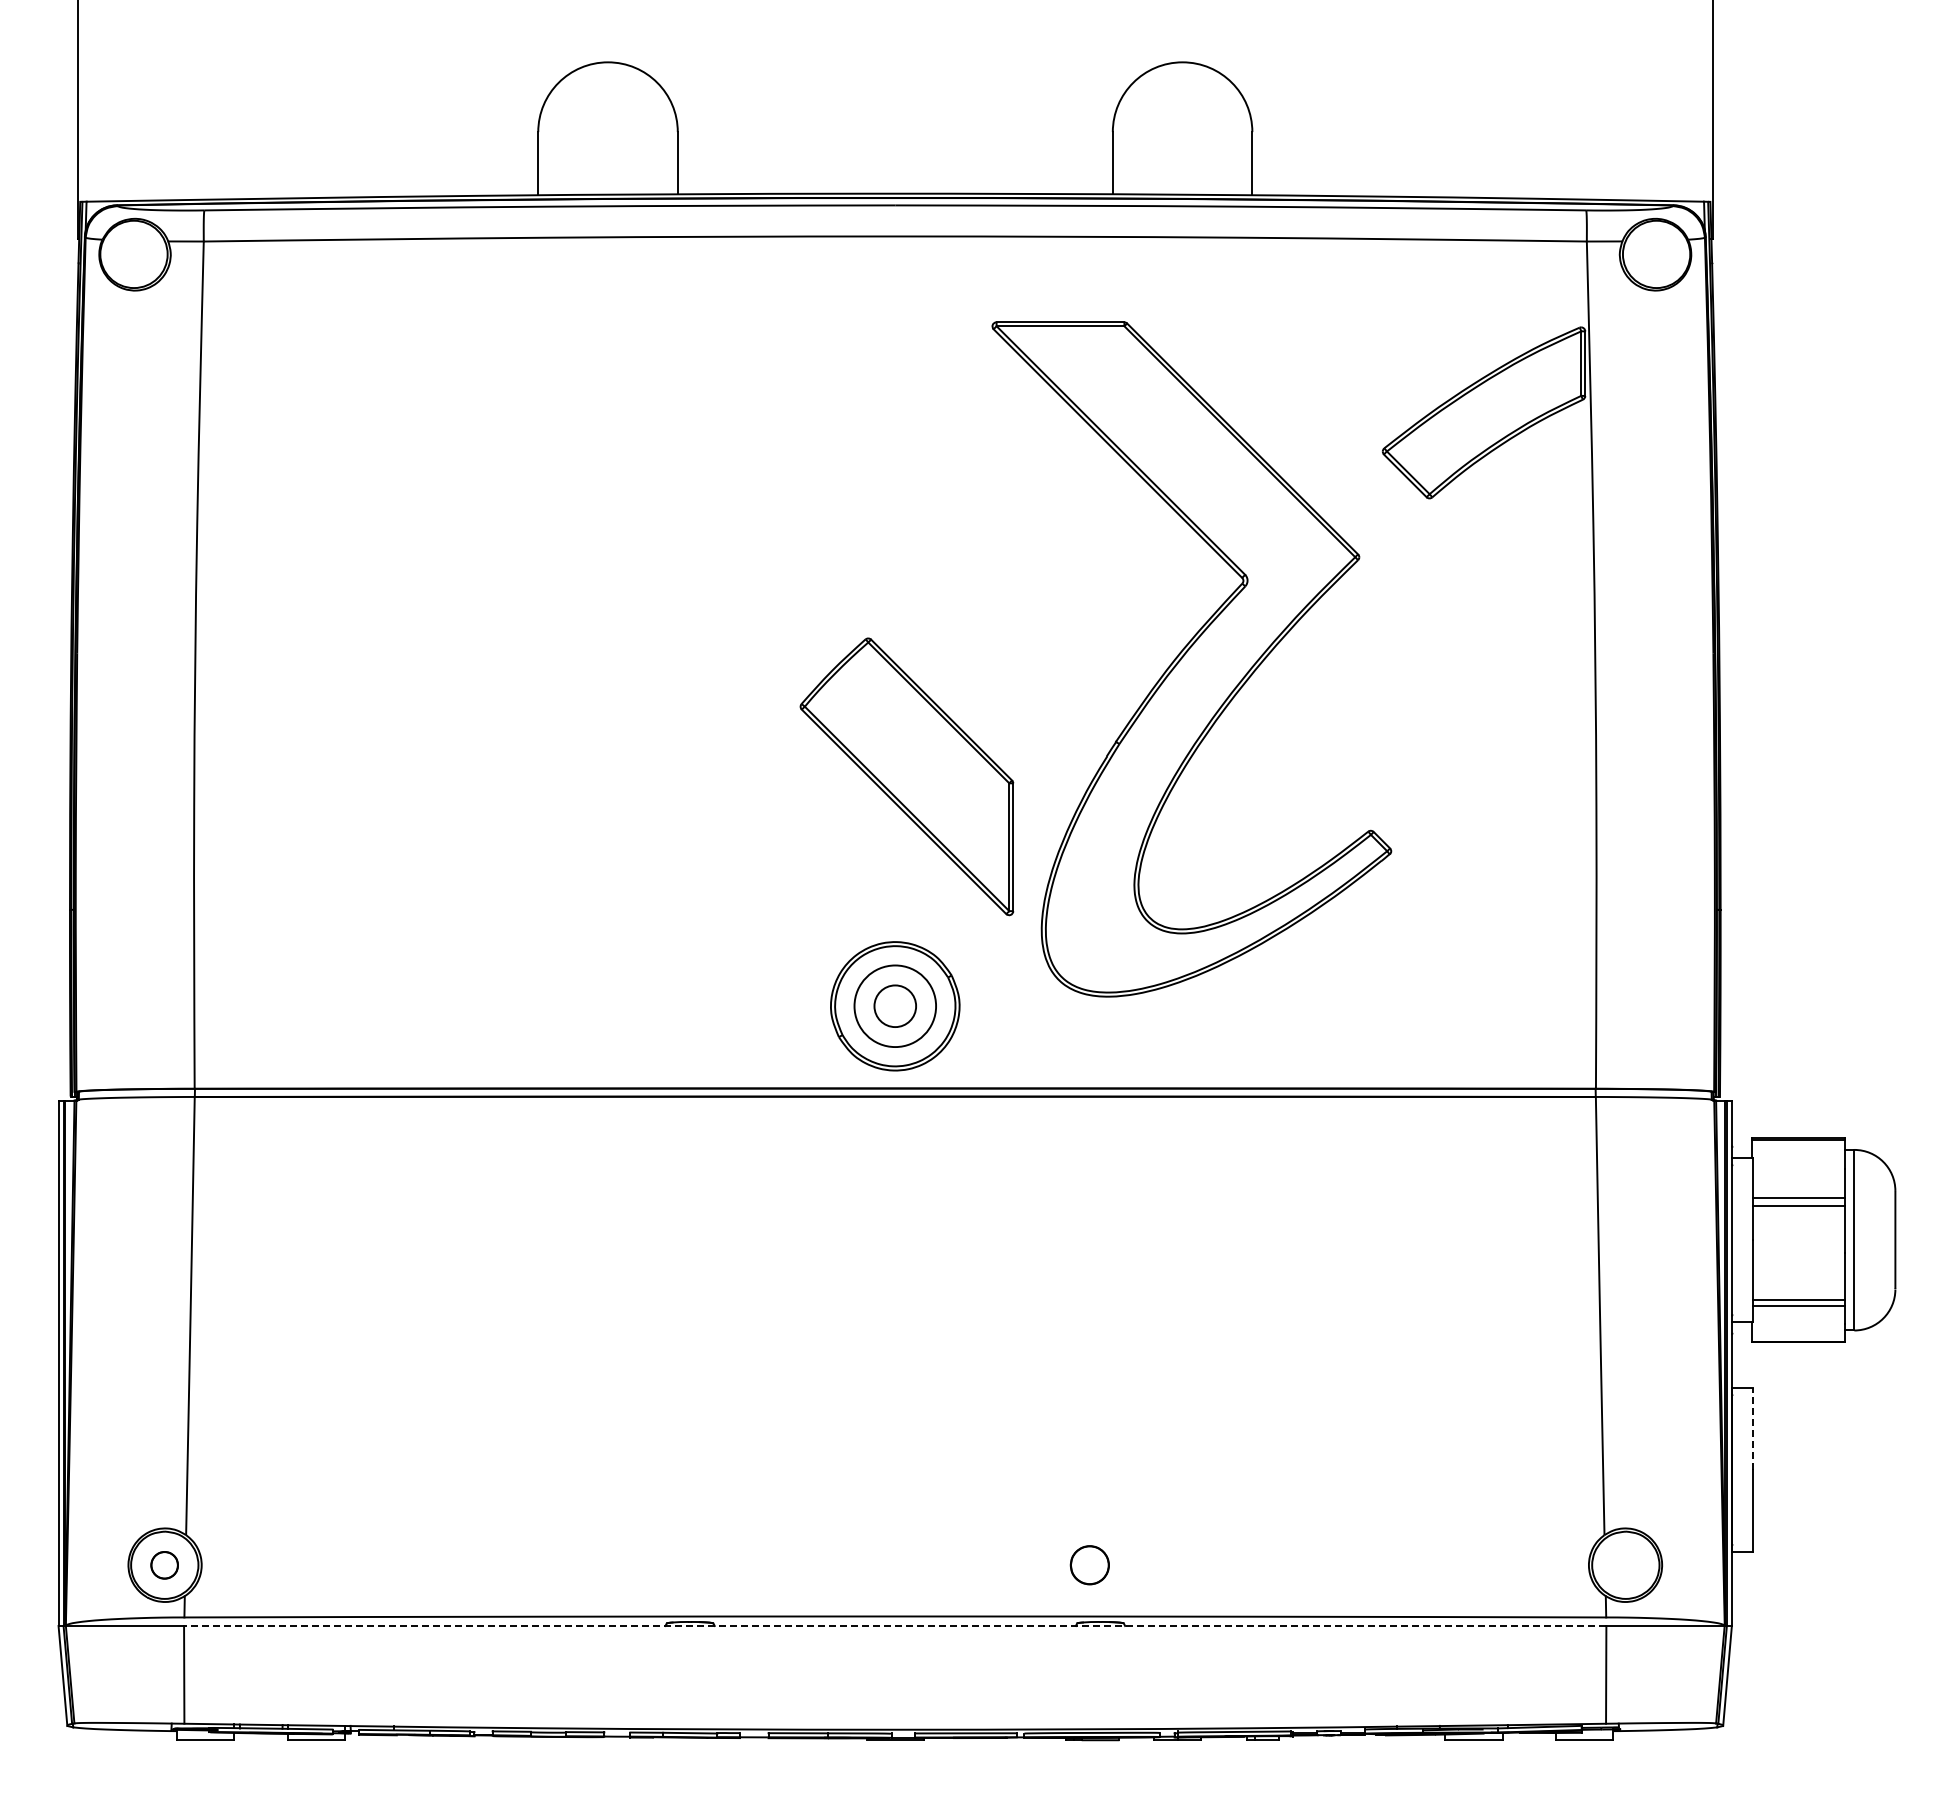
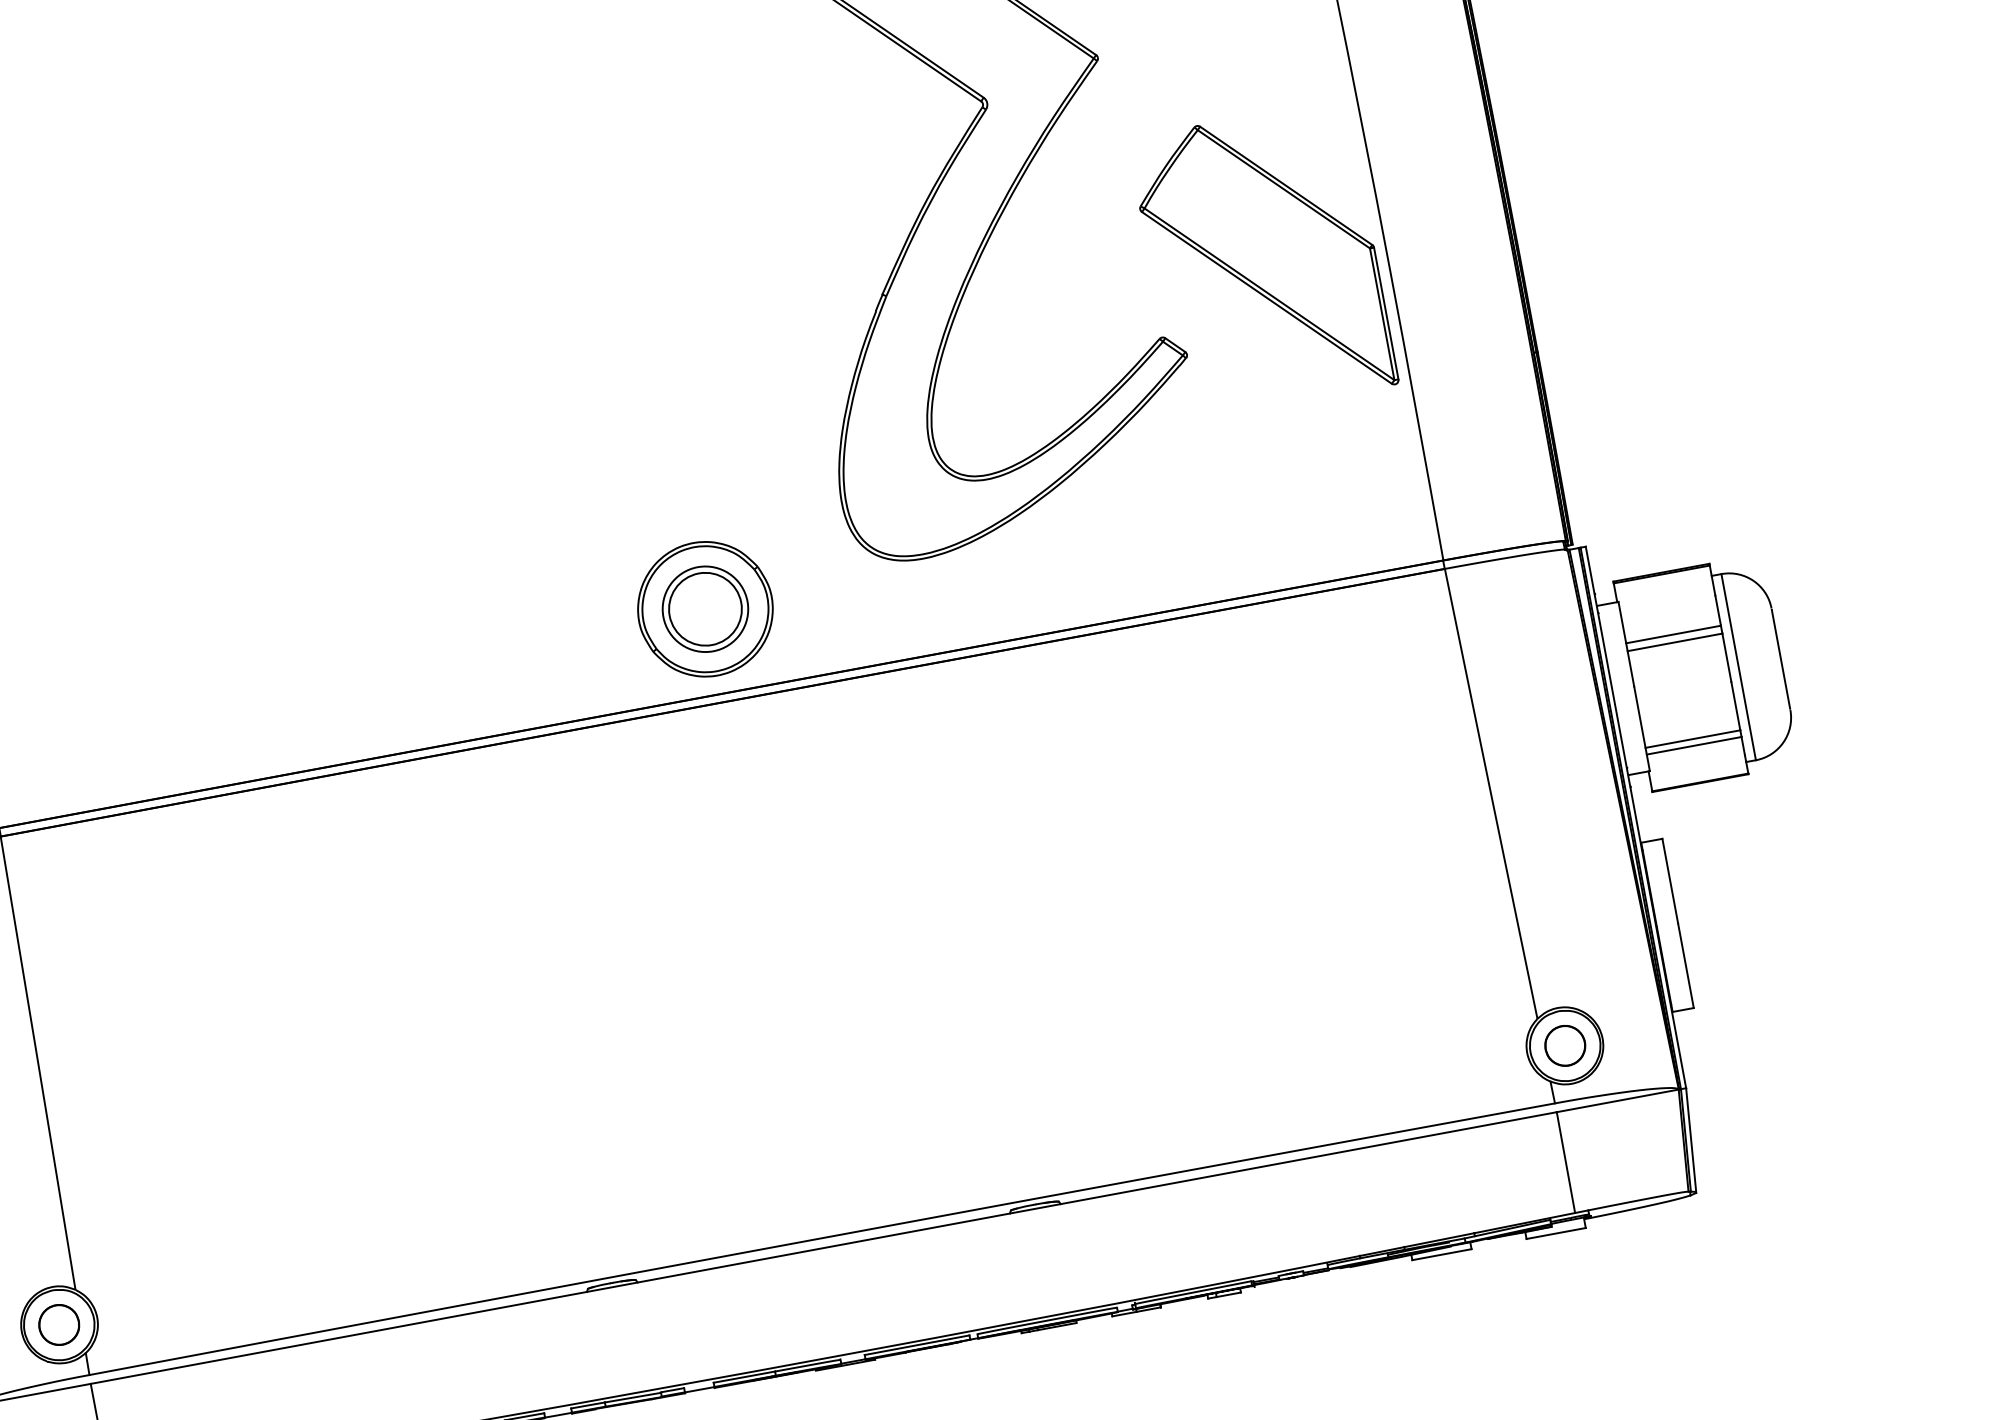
part: (906, 776) -> (1262, 261), moved
circle: (895, 1005) -> (705, 608), size x1.67
line: (1752, 1428) -> (1669, 880), dashed -> solid
part: (164, 1565) -> (59, 1325), size x1.43
part: (1089, 1565) -> (1564, 1046), moved
line: (894, 1625) -> (822, 1247), dashed -> solid

